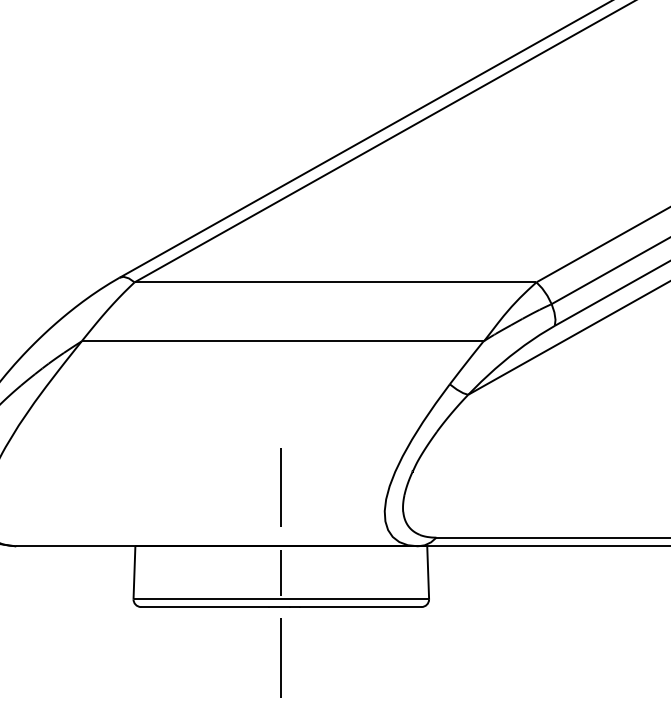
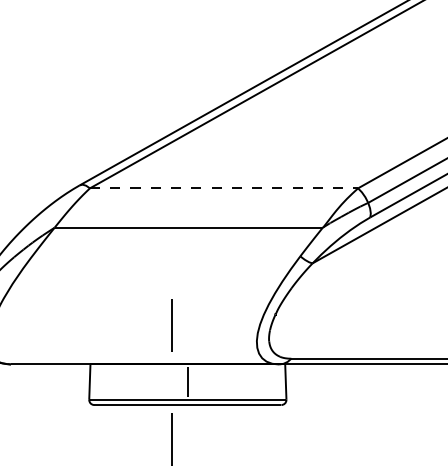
line: (336, 282) -> (224, 188), solid -> dashed
line: (280, 487) -> (171, 325), moved
line: (280, 658) -> (171, 439), moved

